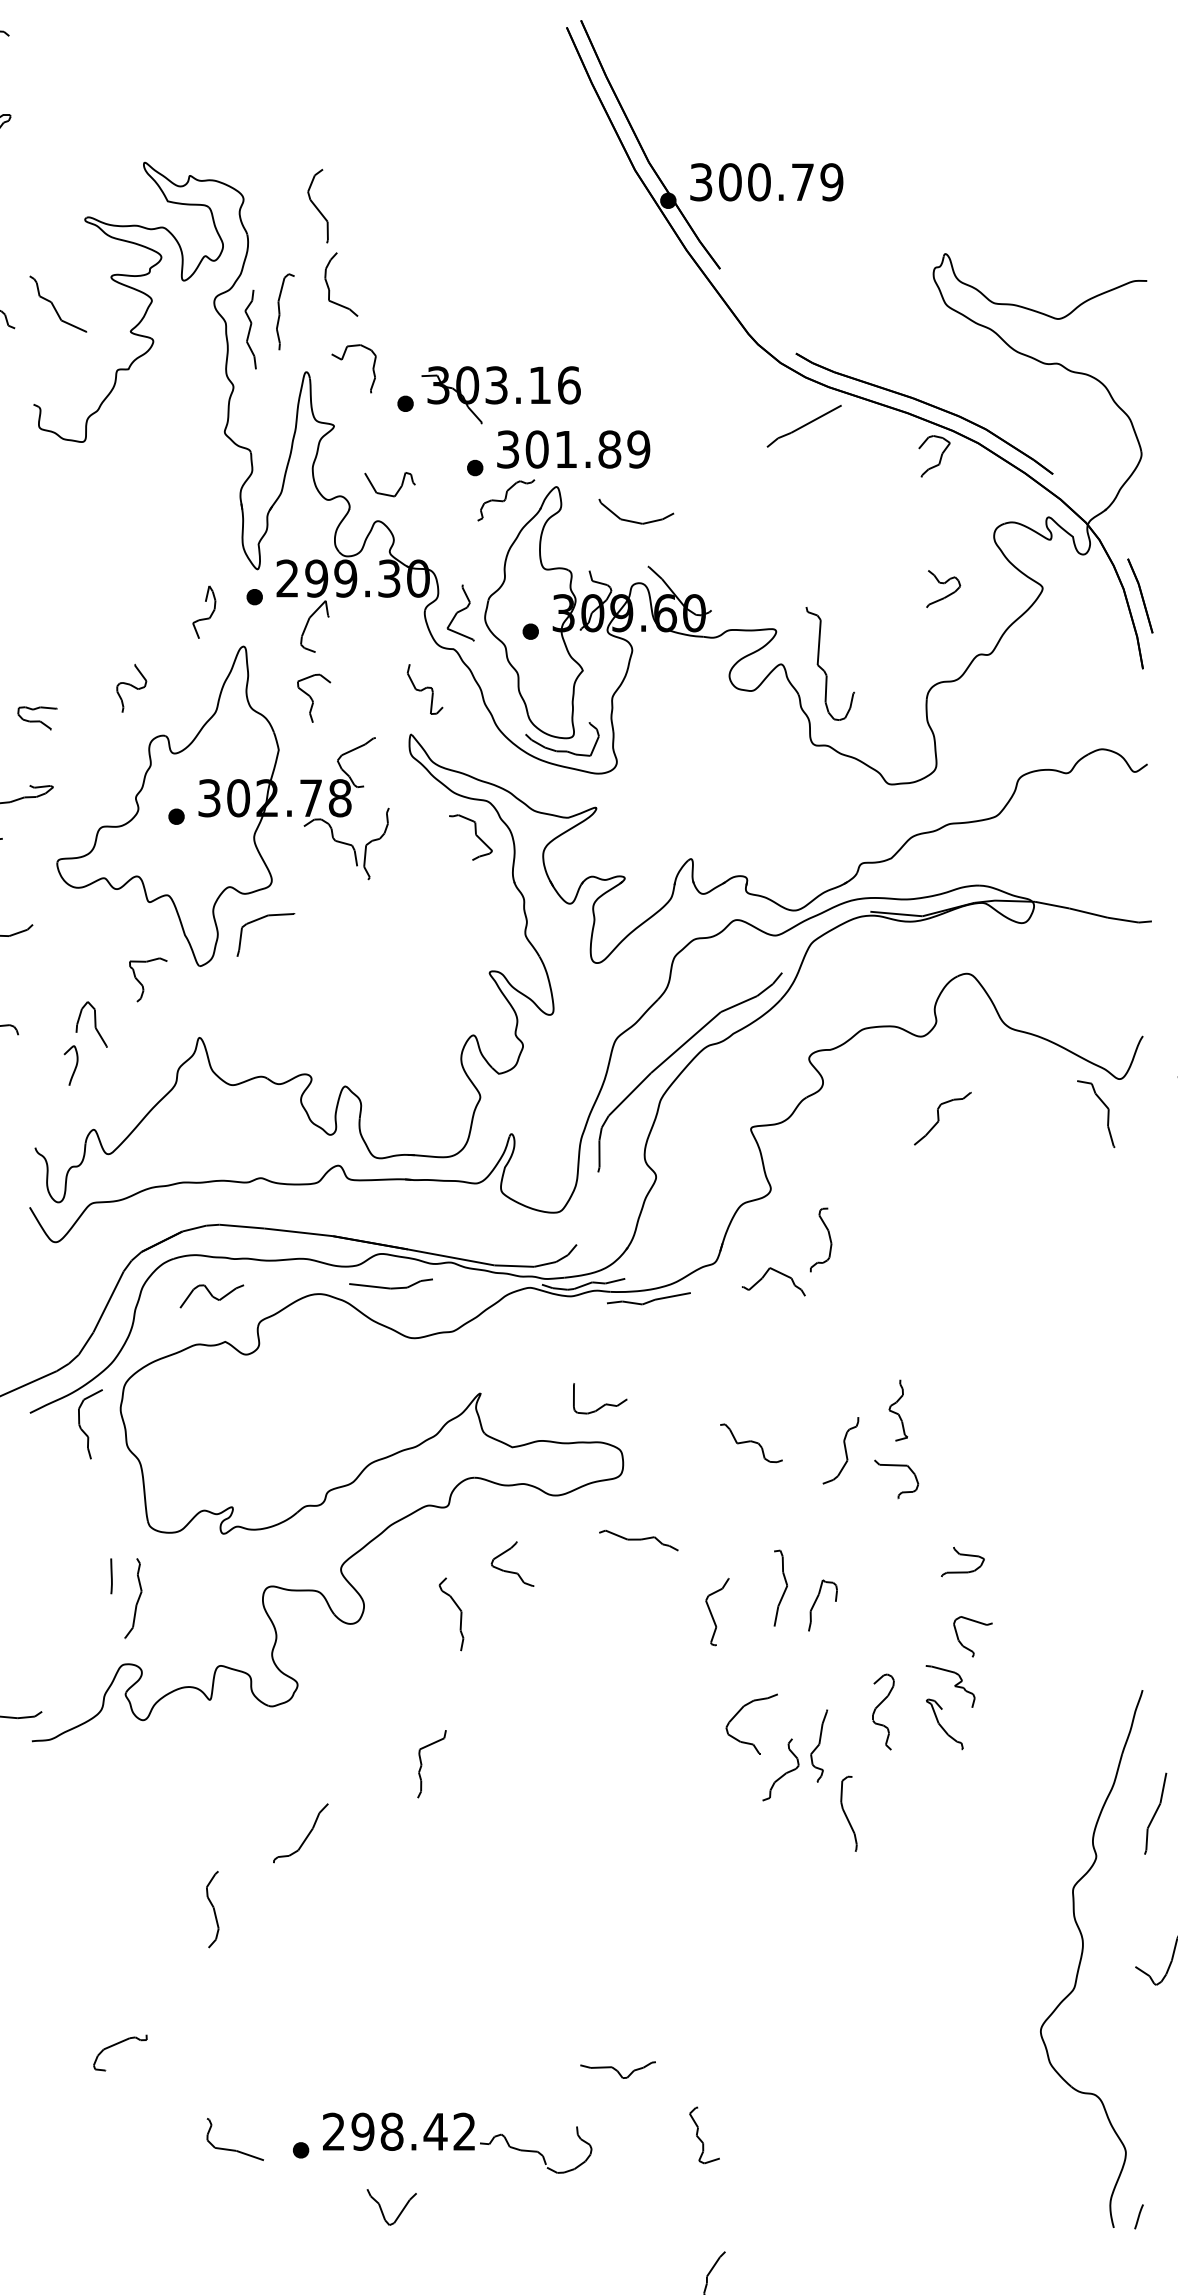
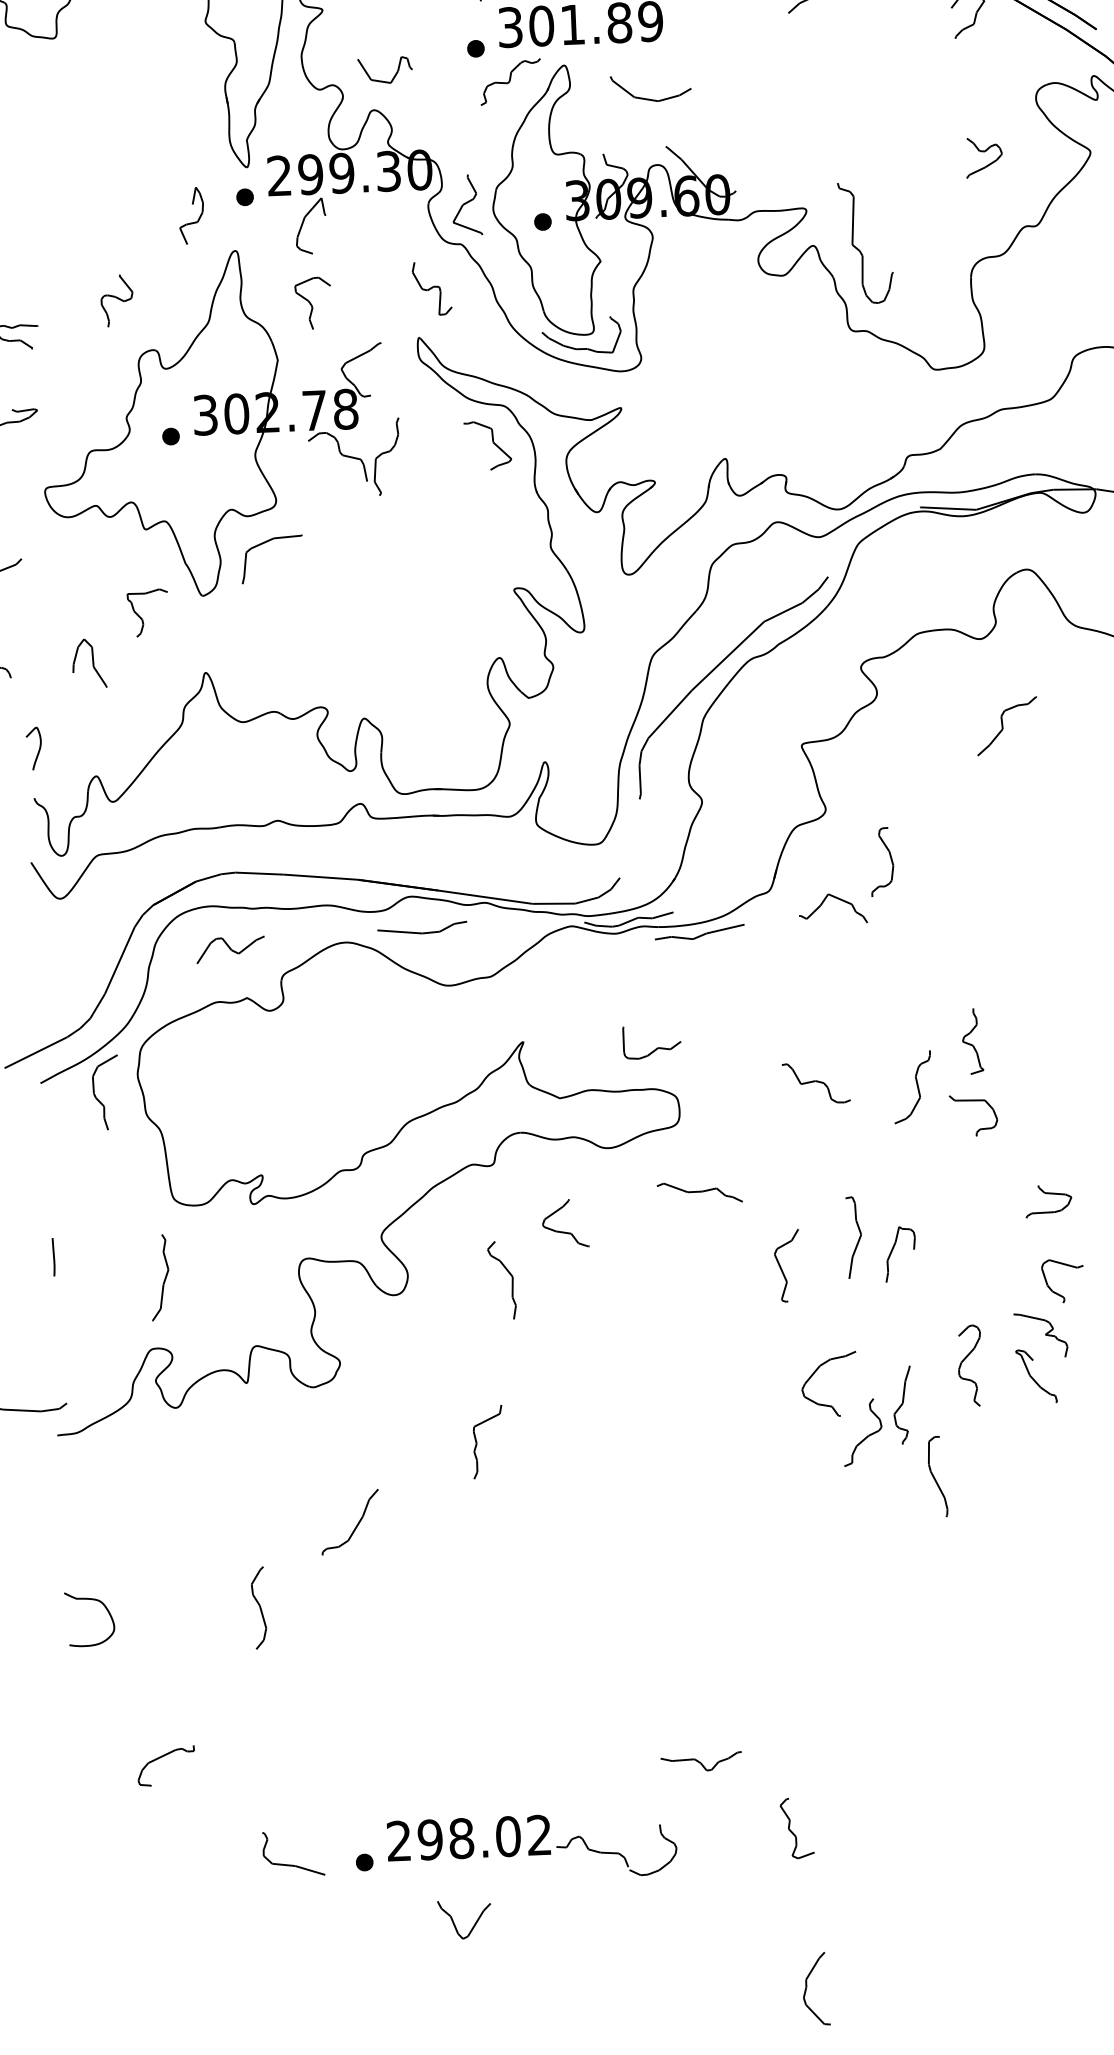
curve: (75, 1065) -> (38, 748), moved
line: (111, 1576) -> (53, 1257), moved
curve: (70, 1905) -> (106, 1610), added
text: (435, 2131) -> (508, 1836), 298.42 -> 298.02

